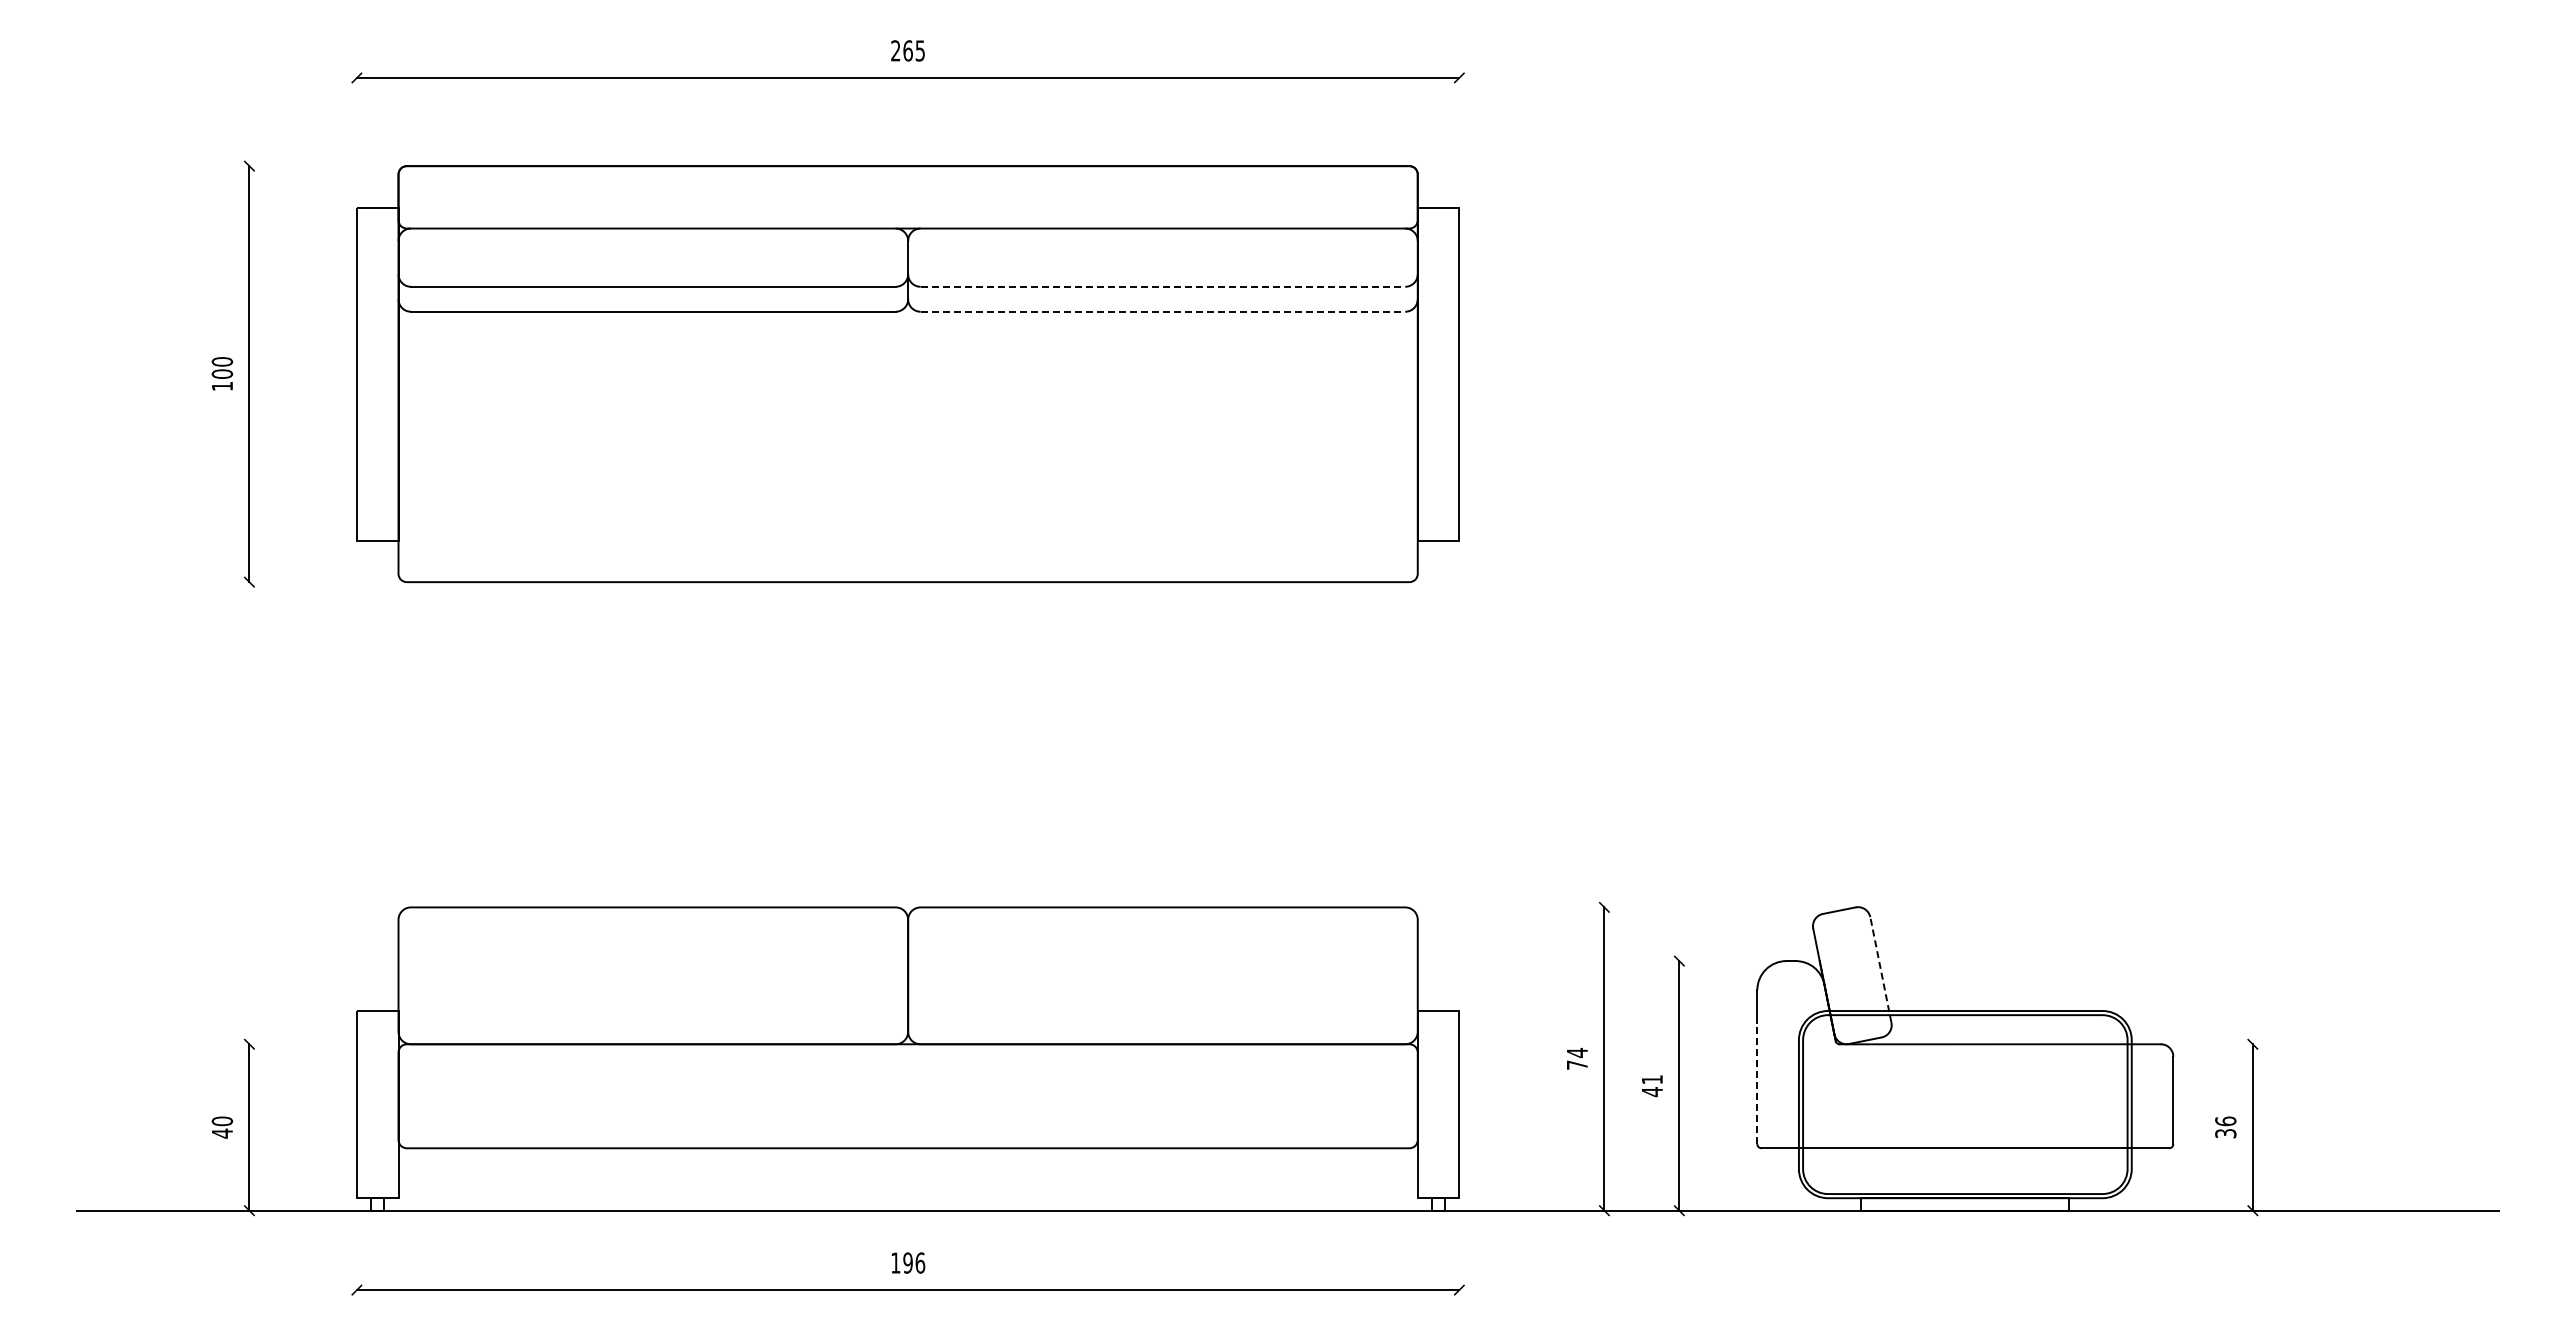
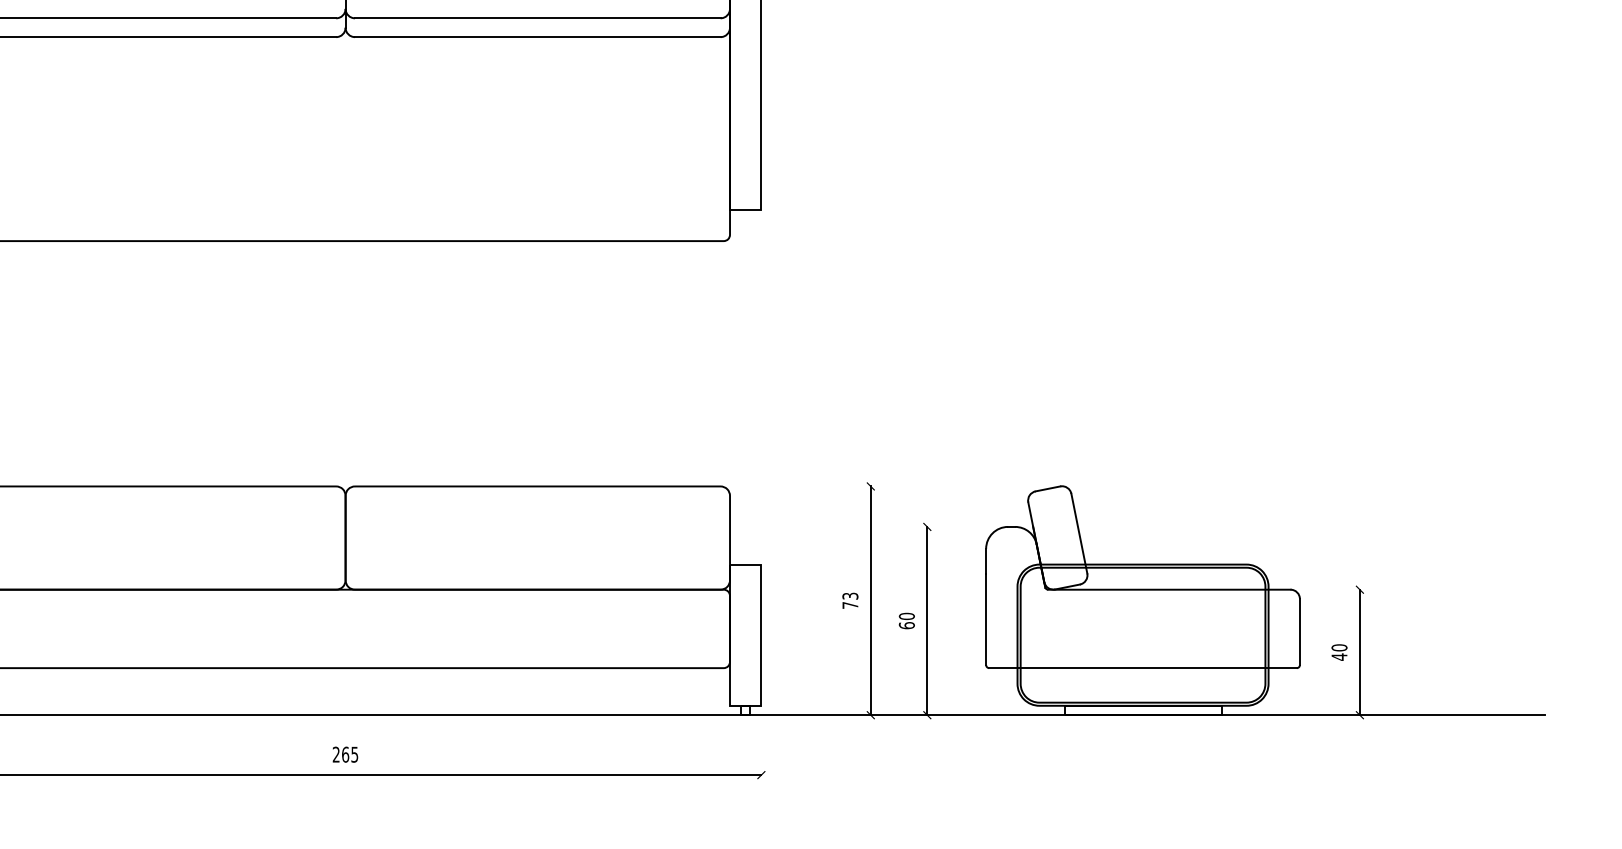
line: (1163, 286) -> (538, 18), dashed -> solid
line: (1163, 311) -> (538, 36), dashed -> solid
line: (1880, 970) -> (1079, 534), dashed -> solid
text: (1577, 1052) -> (850, 595), 74 -> 73
line: (1757, 1083) -> (986, 619), dashed -> solid
text: (1652, 1086) -> (907, 621), 41 -> 60
text: (2225, 1127) -> (1339, 652), 36 -> 40
text: (908, 1262) -> (345, 754), 196 -> 265

